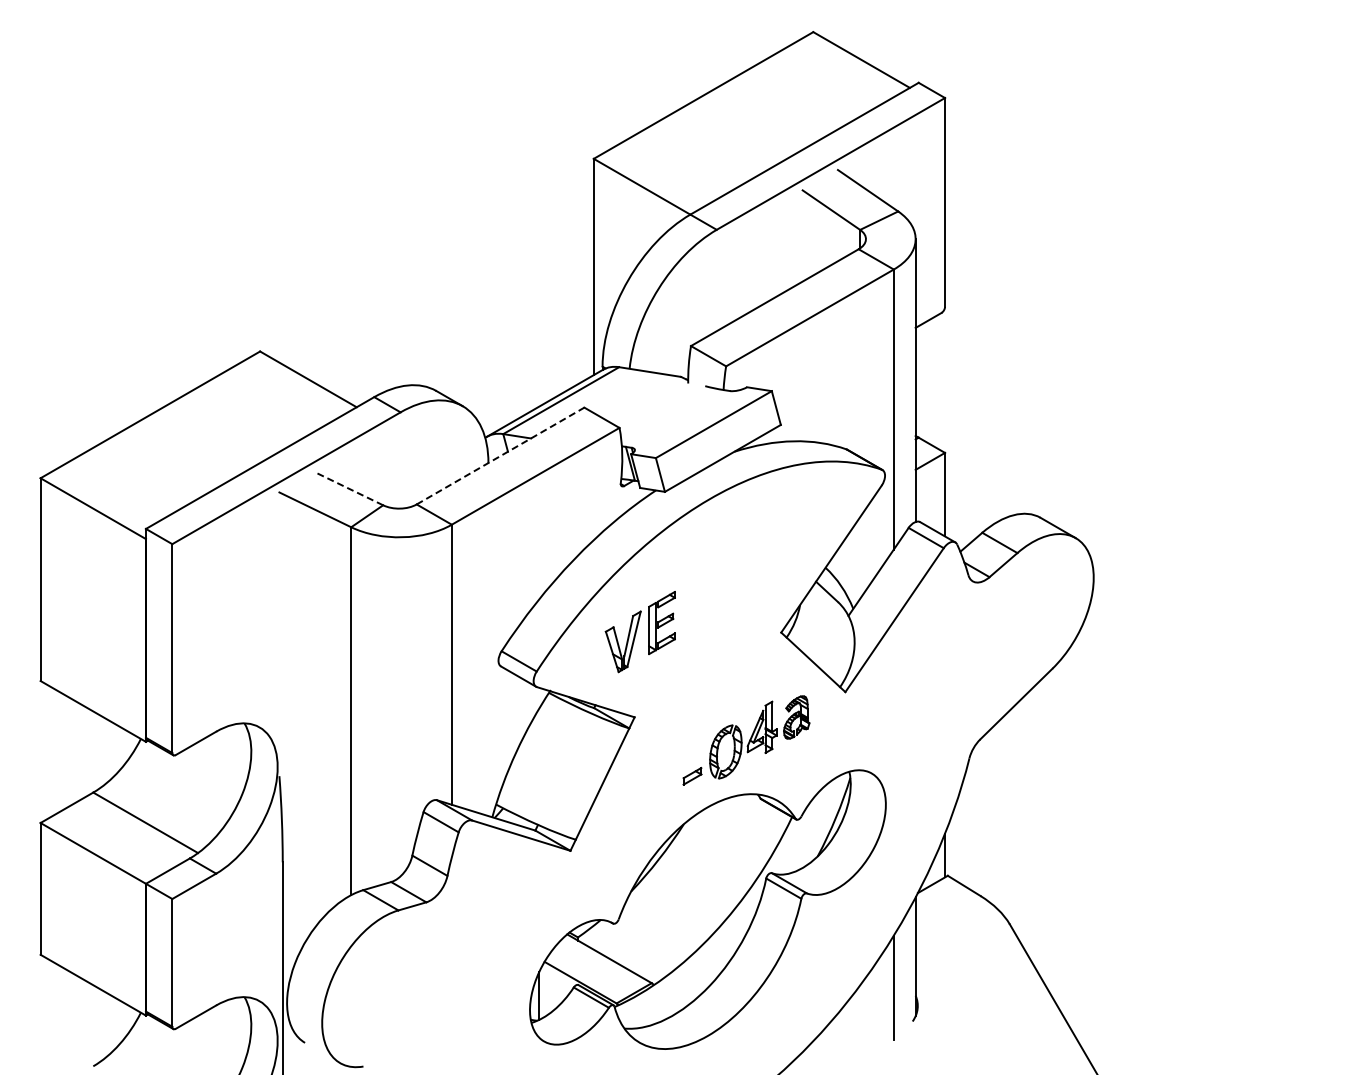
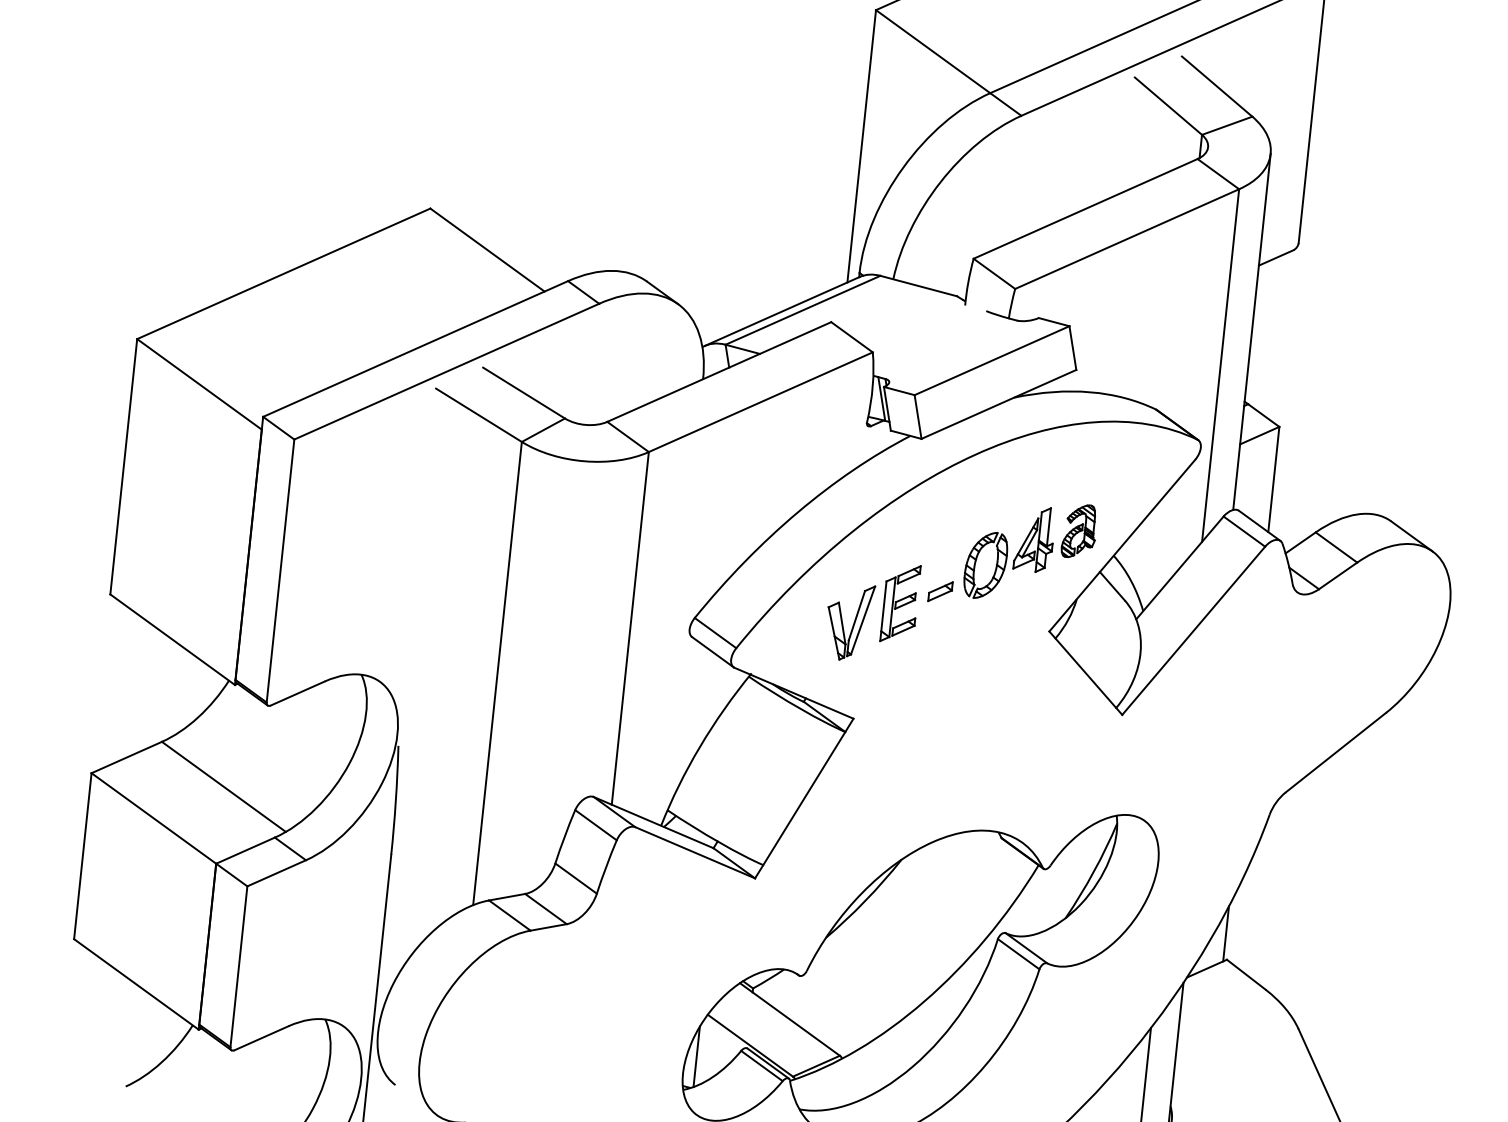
line: (500, 456) -> (719, 372), dashed -> solid
line: (348, 488) -> (523, 392), dashed -> solid
part: (746, 740) -> (1013, 553), moved

